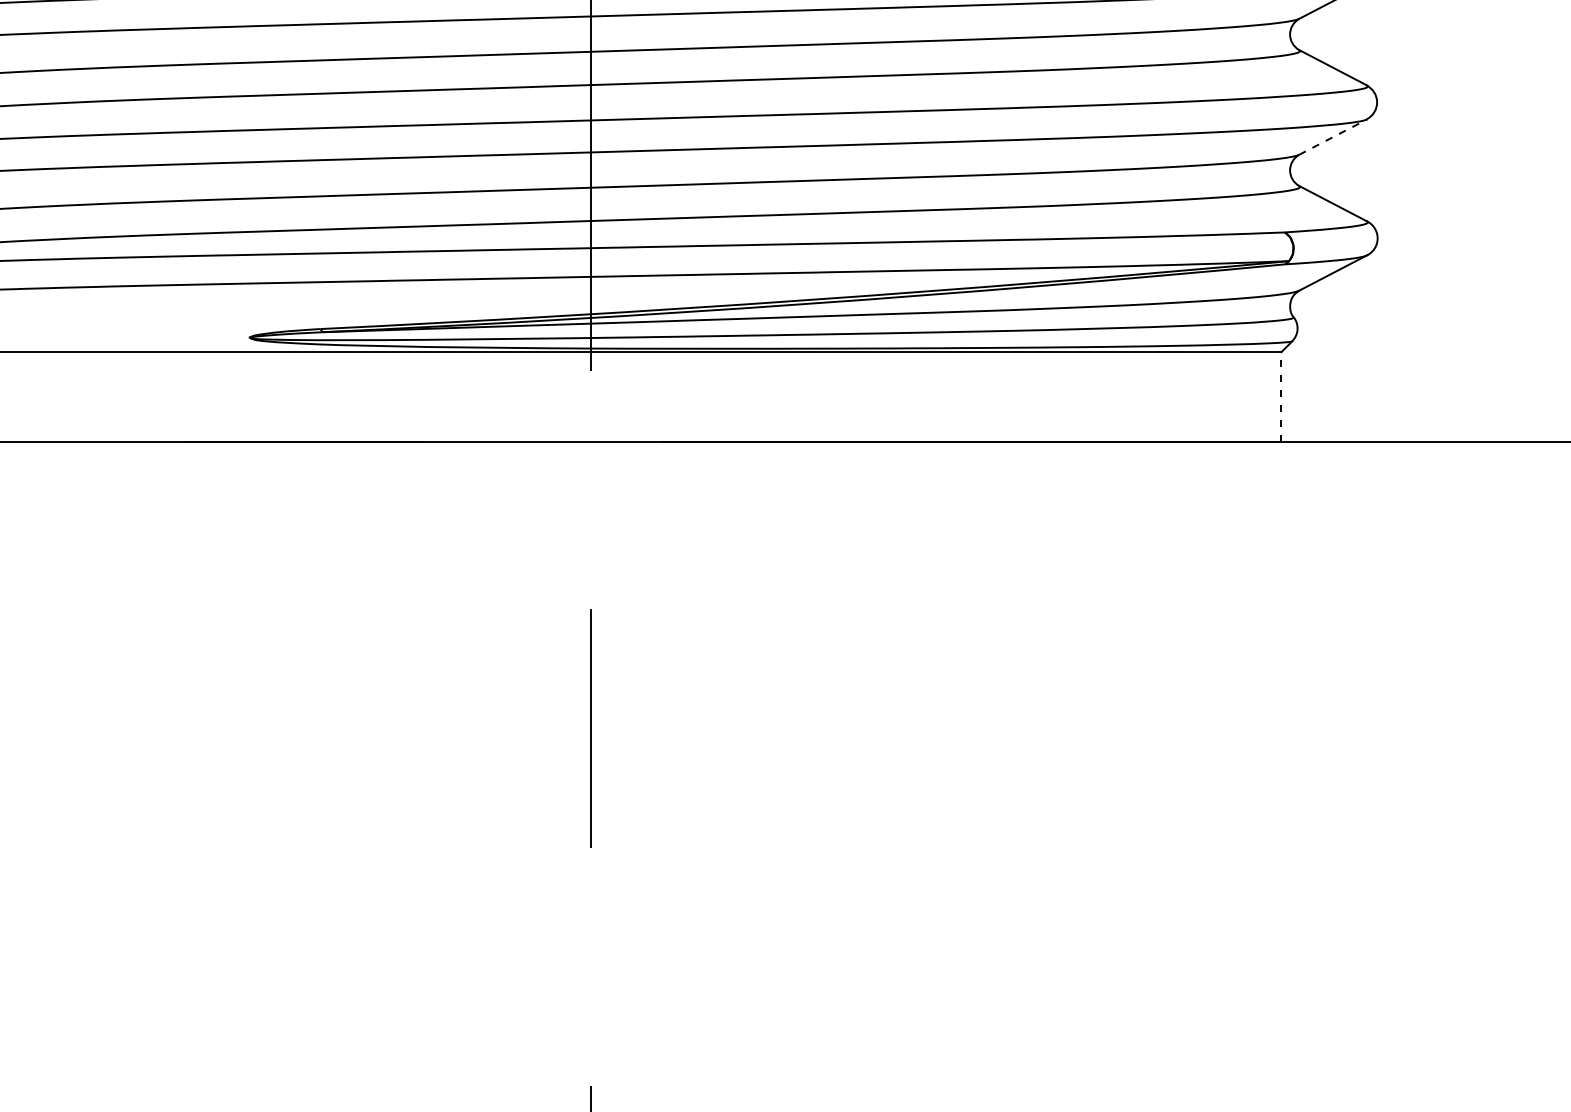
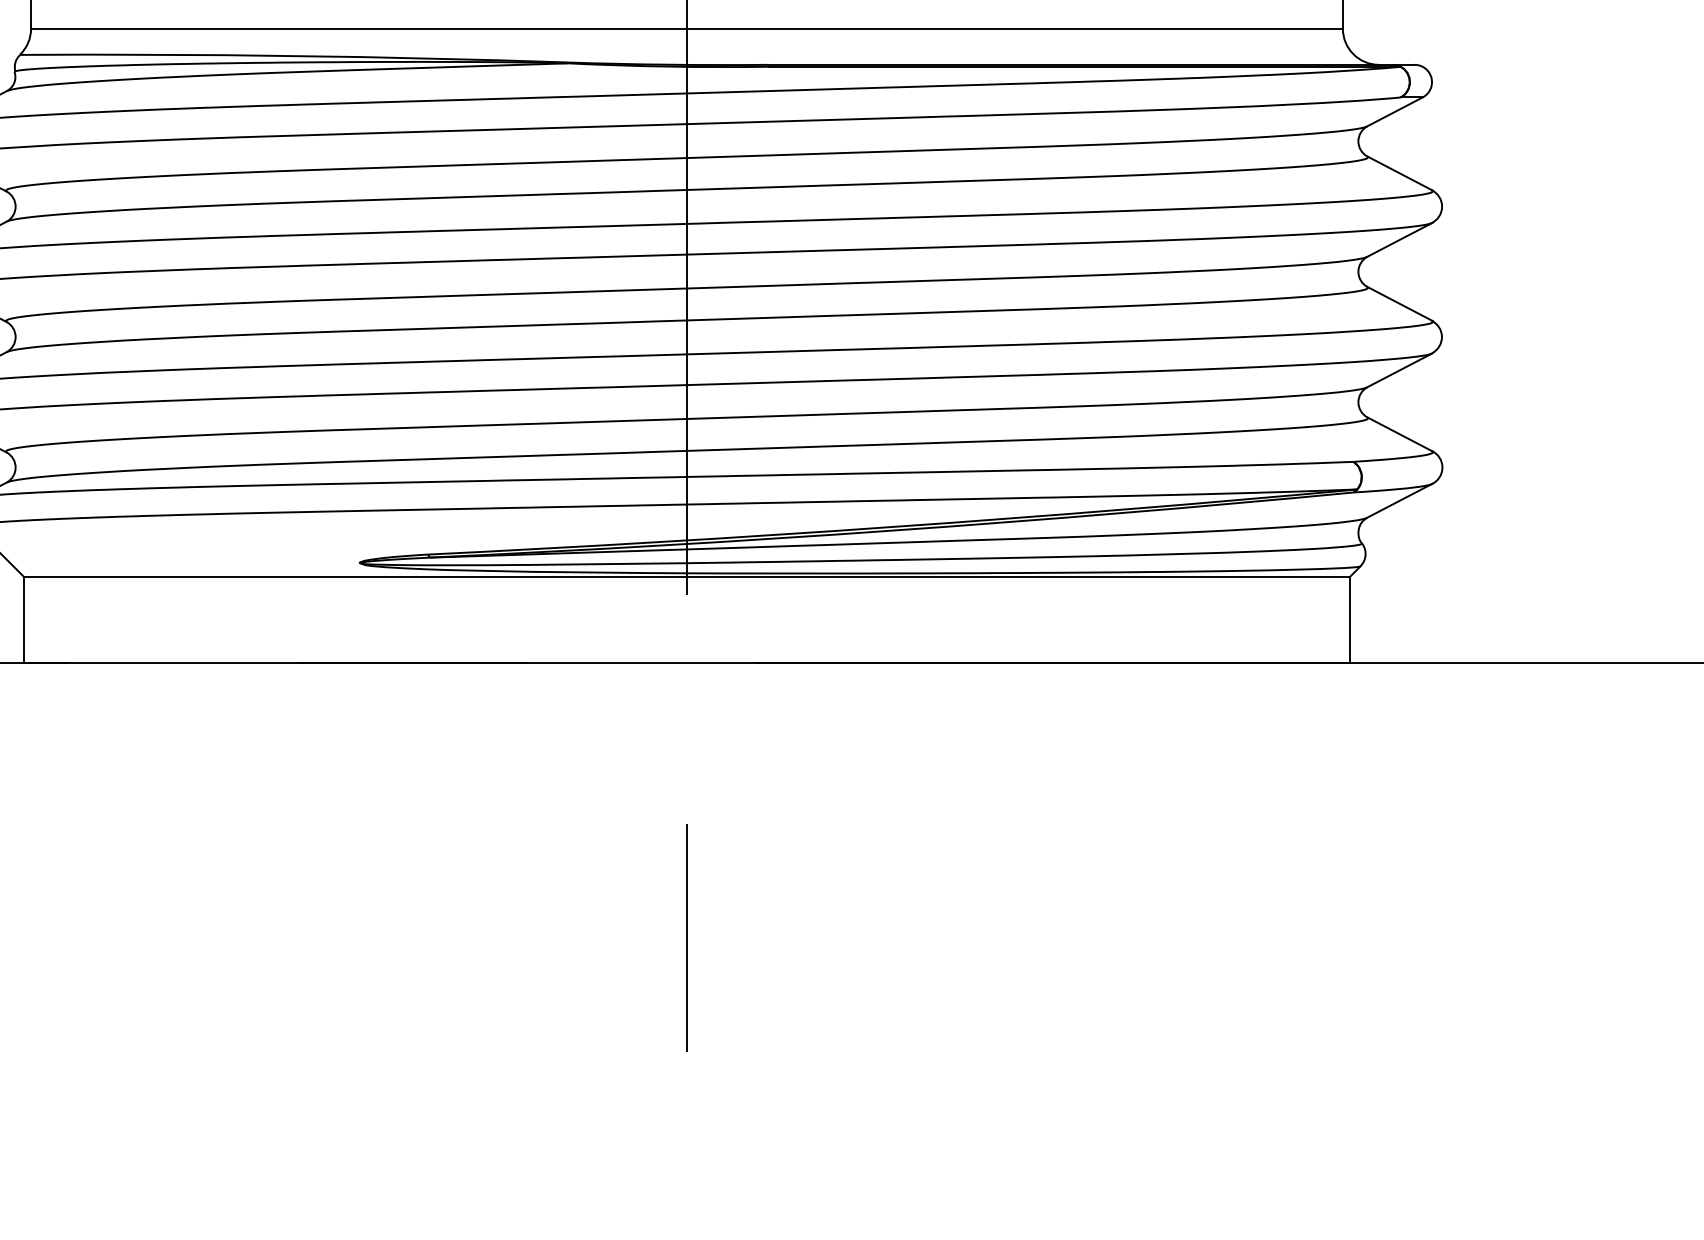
line: (1332, 137) -> (1399, 370), dashed -> solid
line: (1281, 396) -> (1350, 619), dashed -> solid

